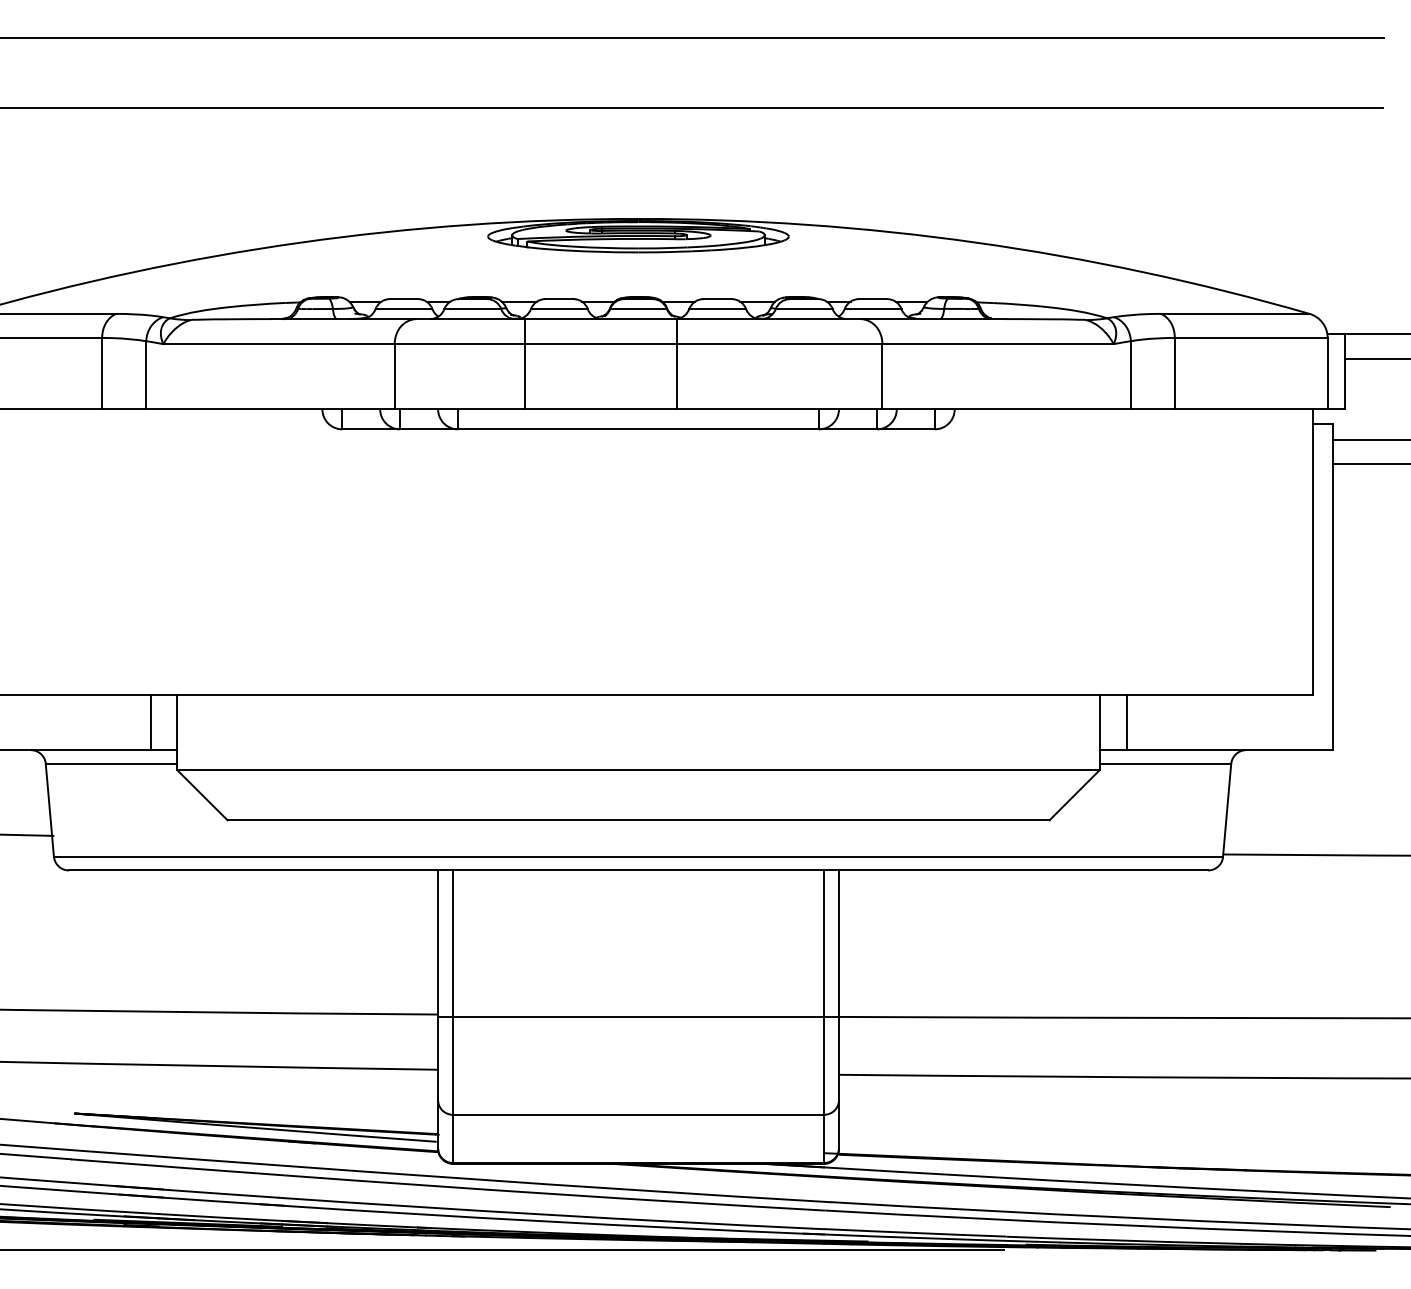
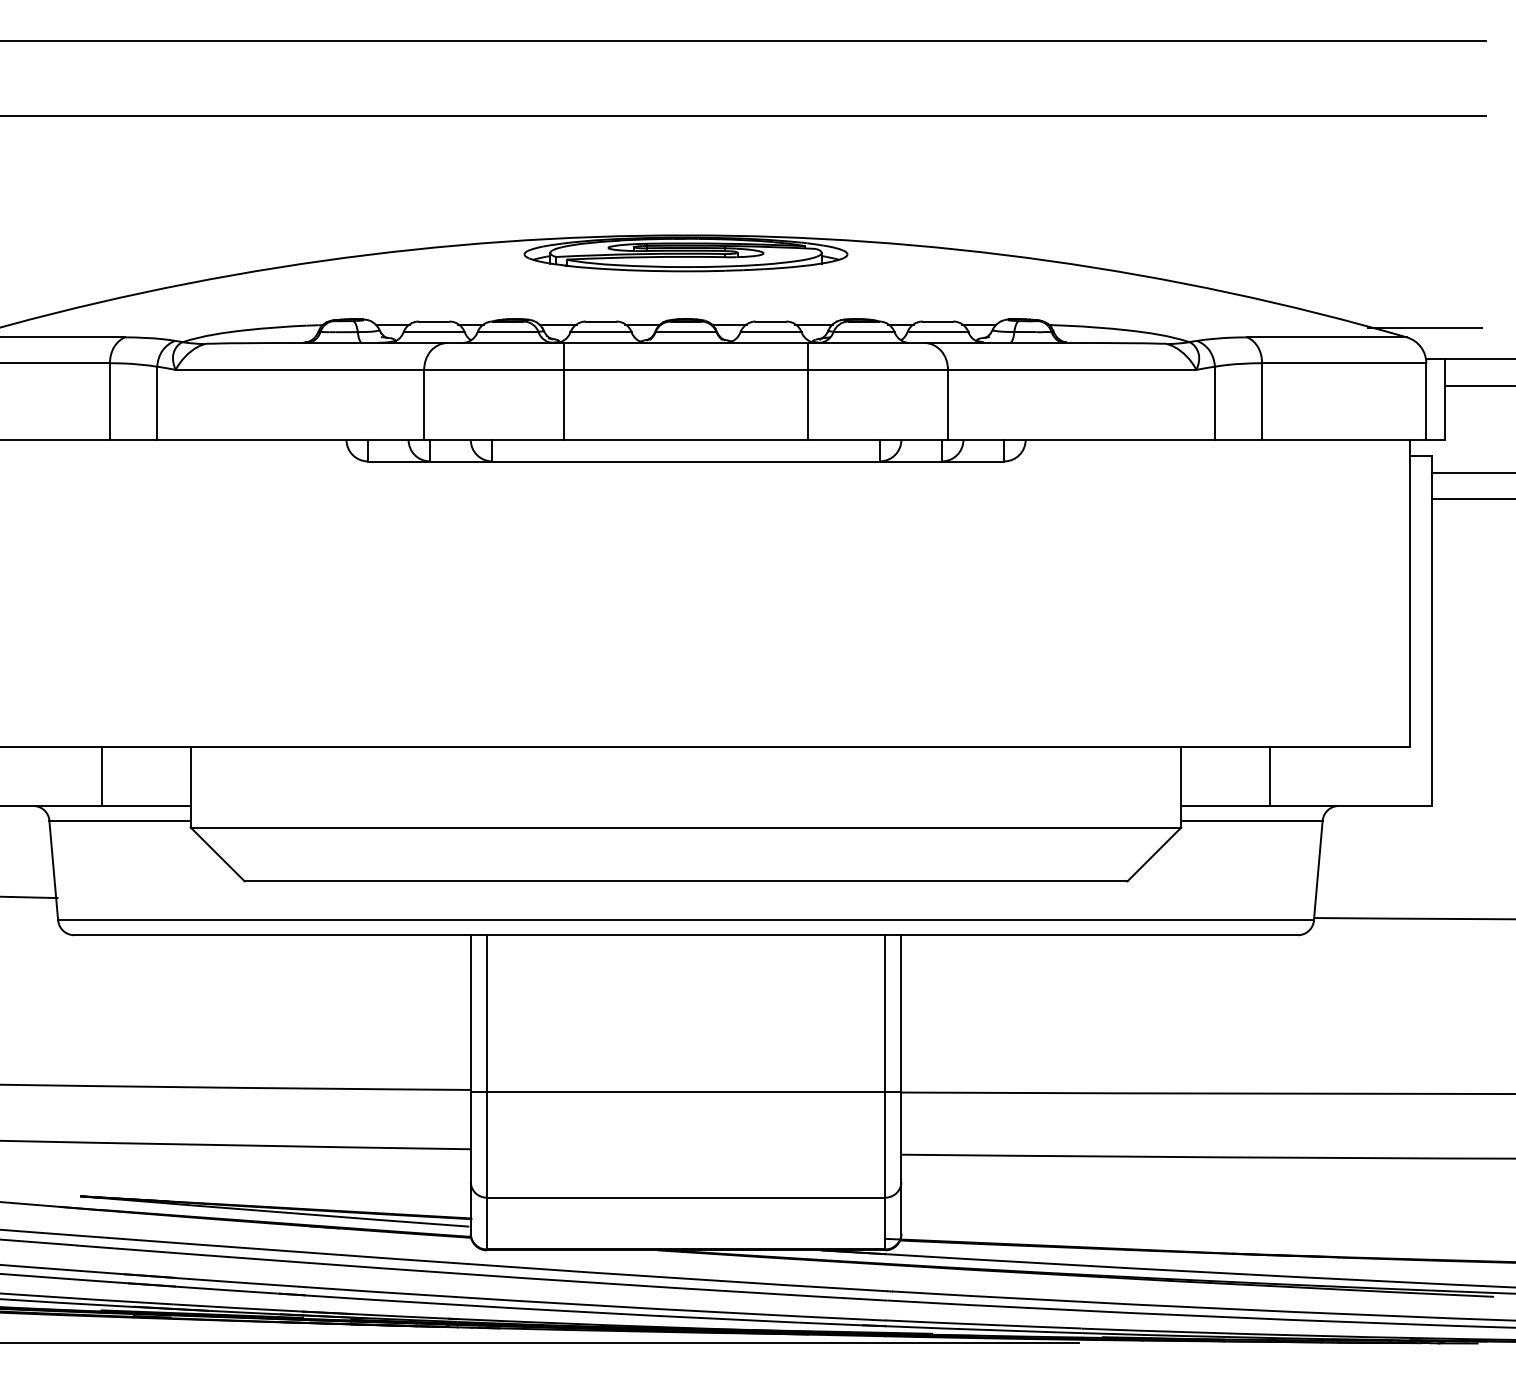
line: (1326, 304) -> (1424, 327), added
line: (677, 364) -> (808, 391), moved
line: (151, 721) -> (102, 775), moved
line: (1127, 721) -> (1270, 775), moved

